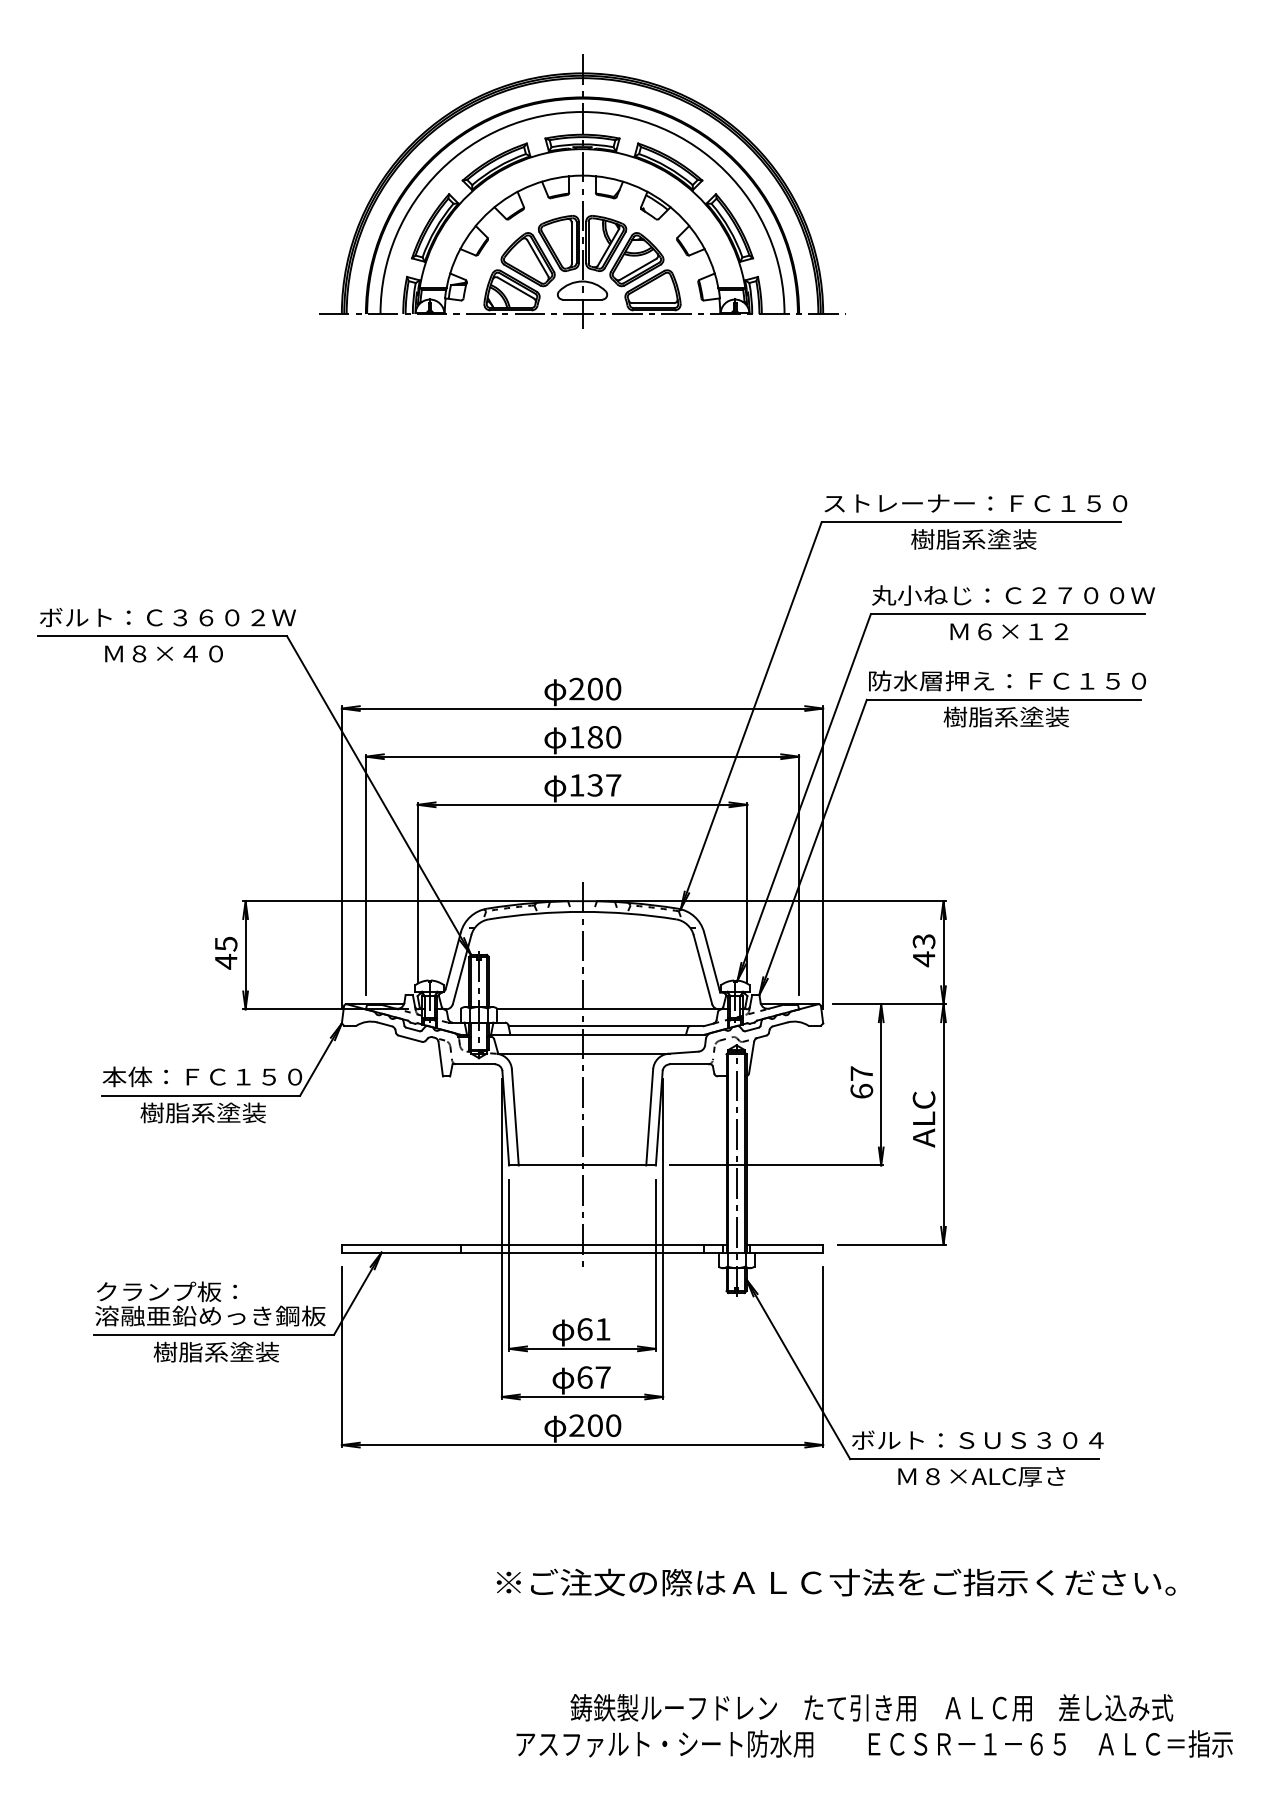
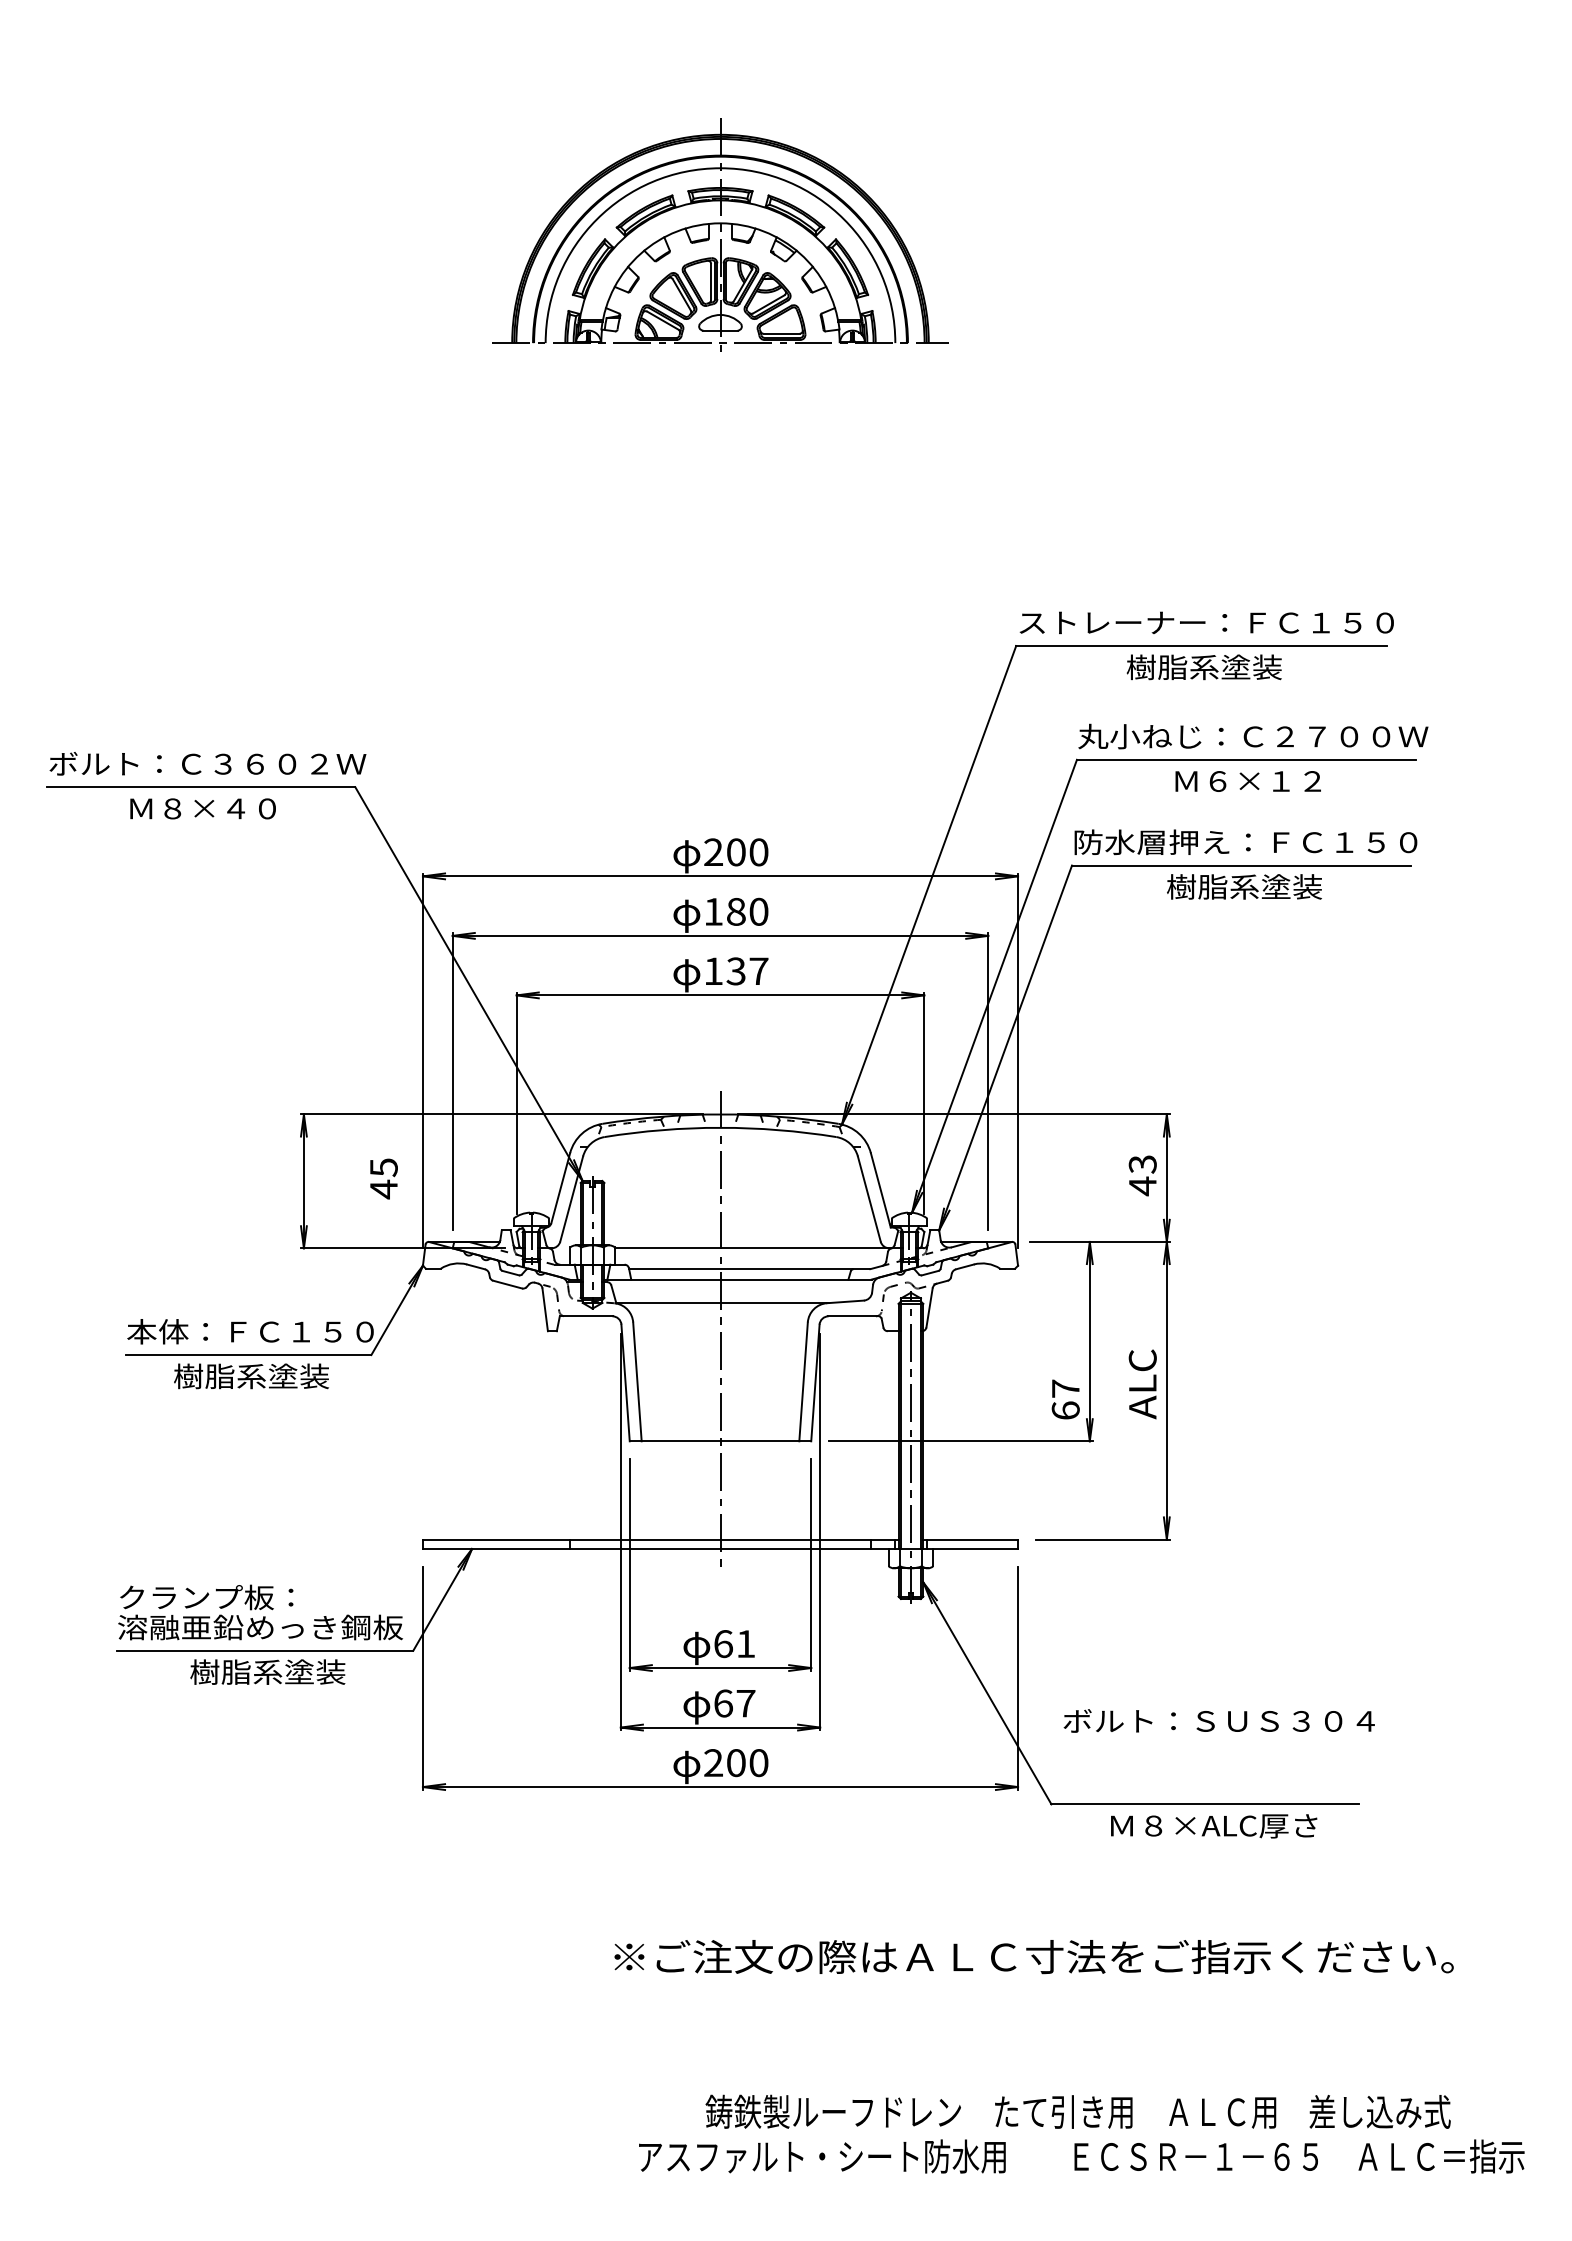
part: (582, 191) -> (720, 236), size x0.7
text: (225, 952) -> (383, 1178), moved
text: (861, 1082) -> (1065, 1399), moved
text: (977, 1439) -> (1218, 1720), moved

